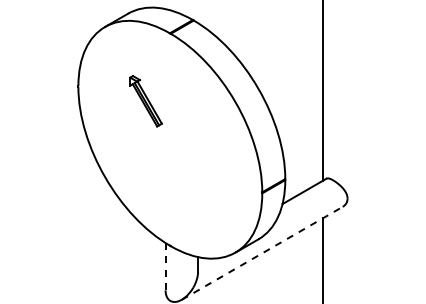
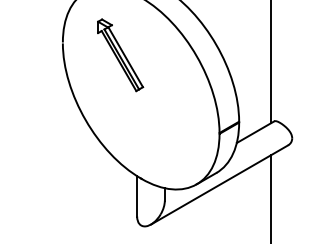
part: (145, 101) -> (120, 55), size x1.67
line: (262, 253) -> (219, 185), dashed -> solid
line: (165, 266) -> (137, 196), dashed -> solid

